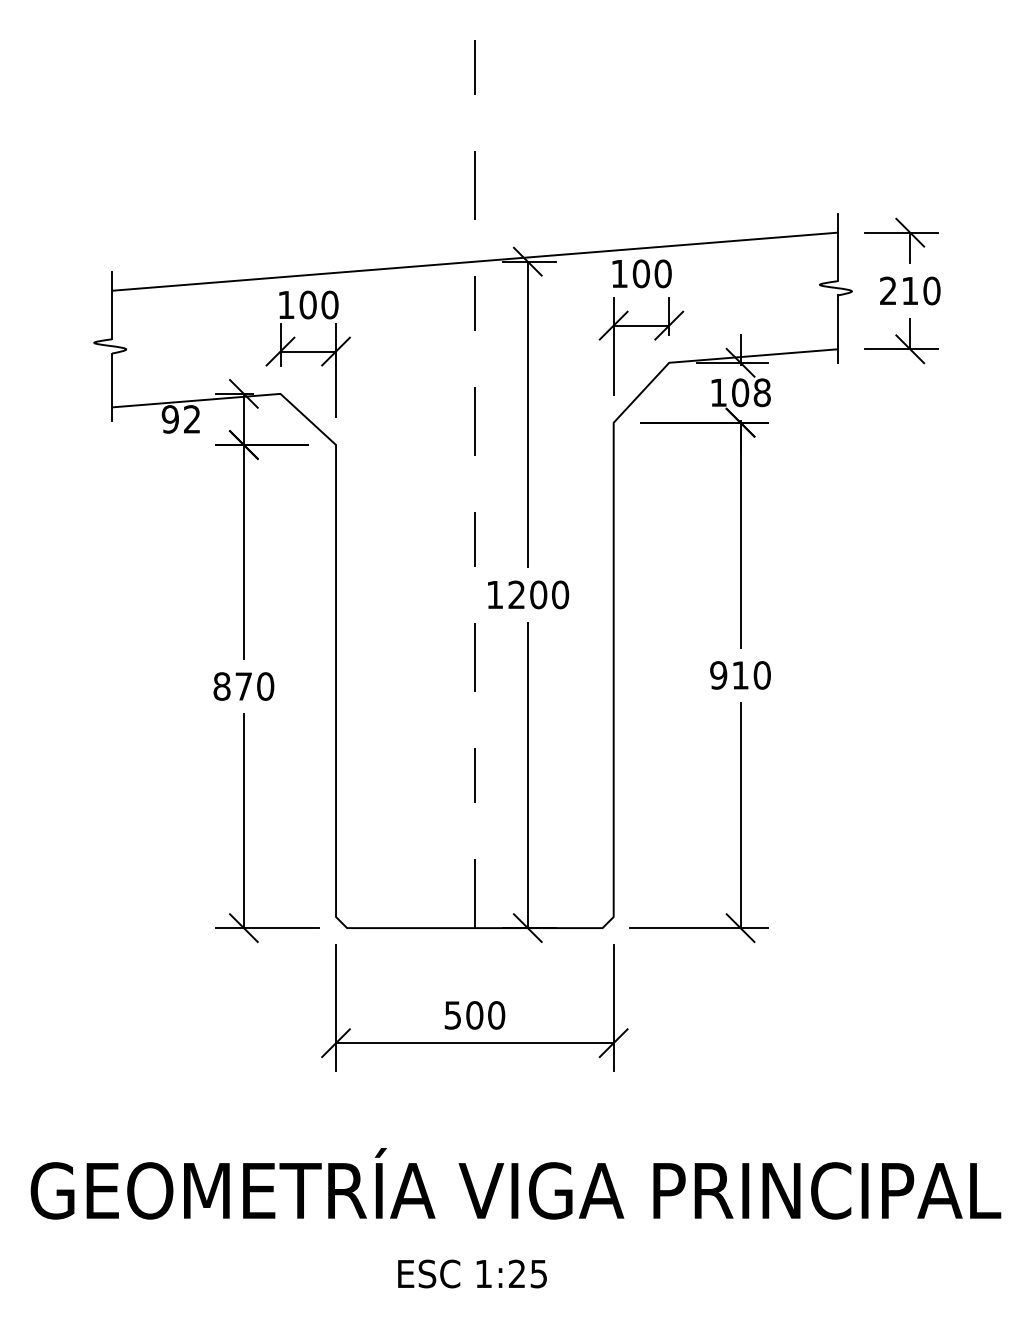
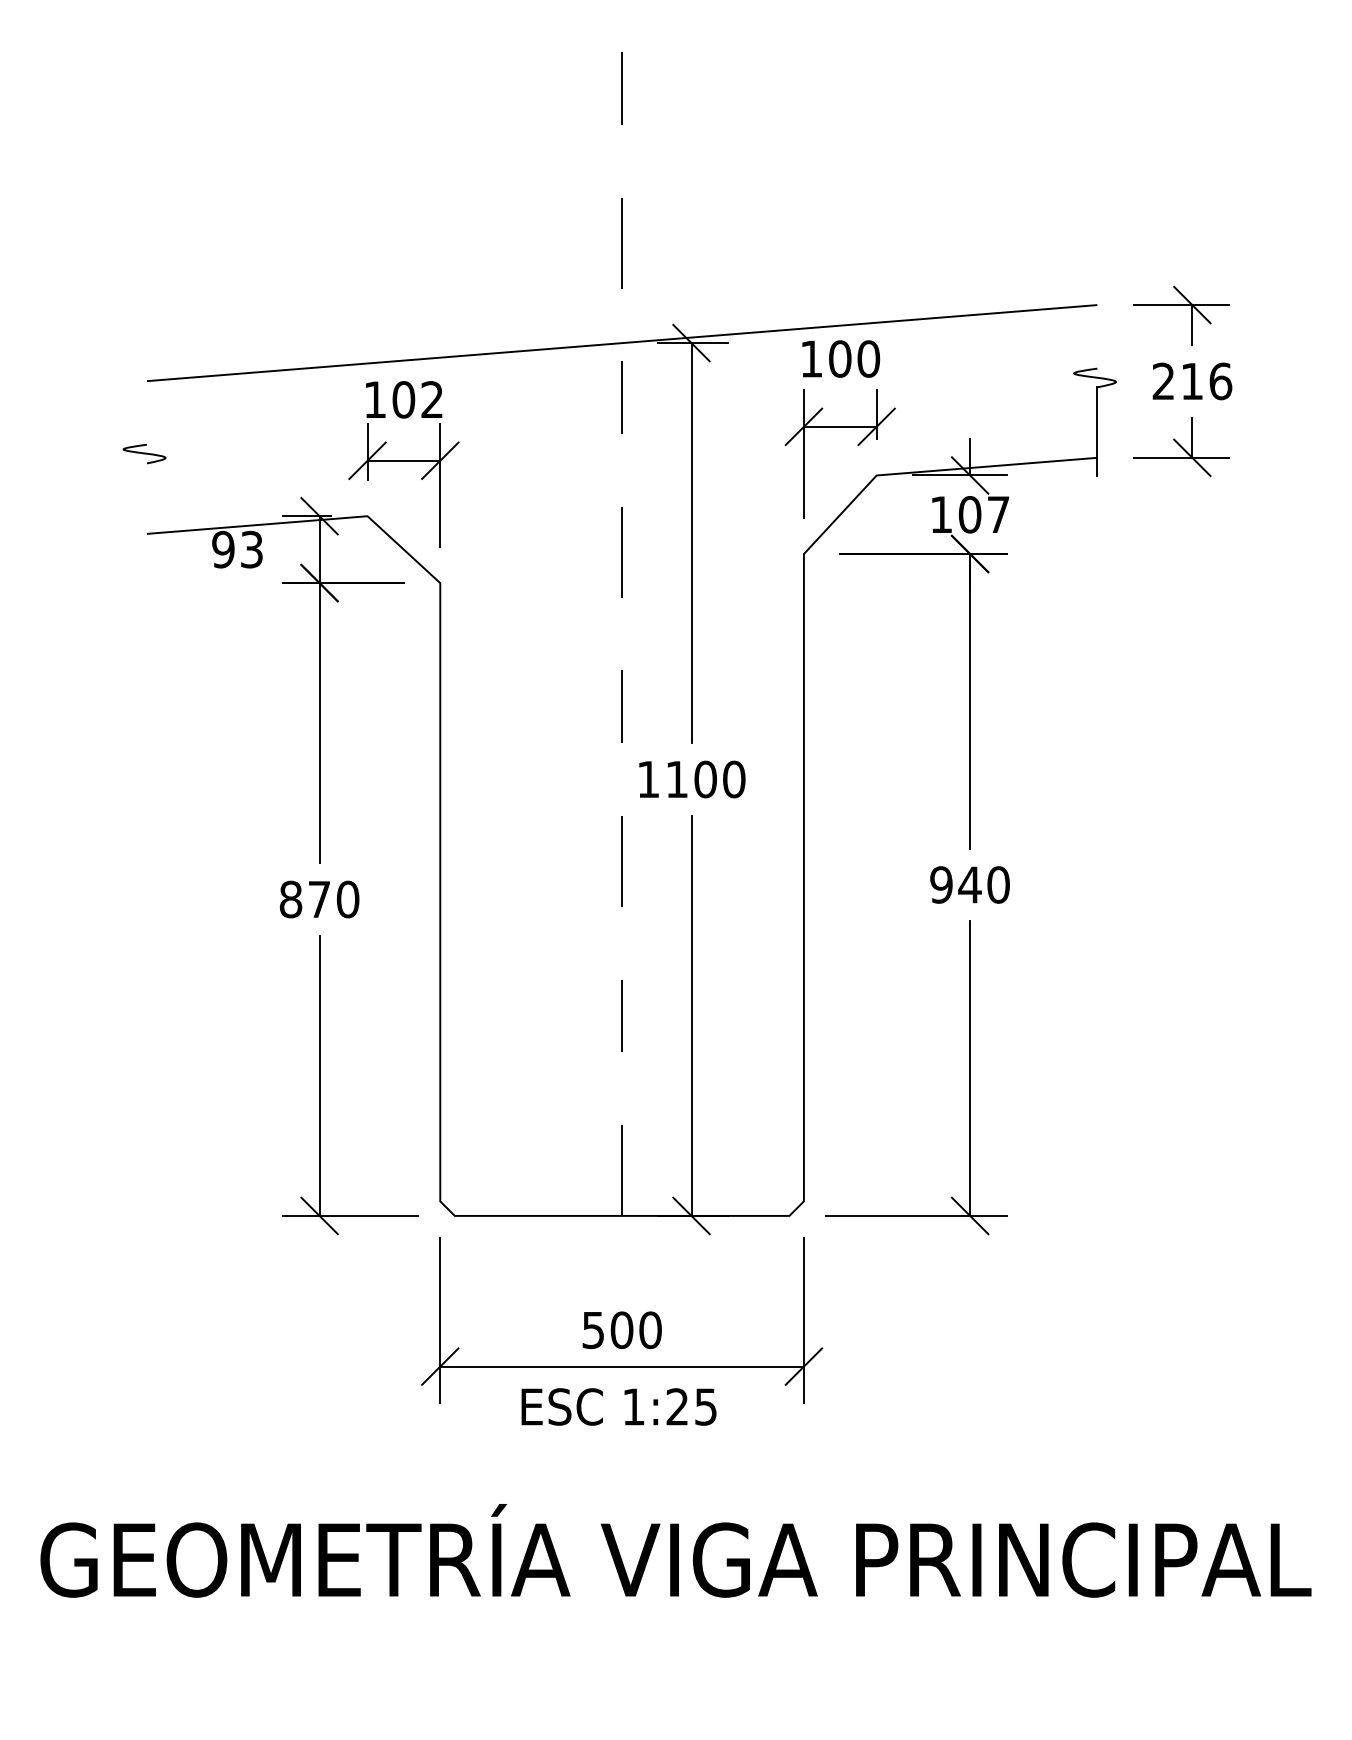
line: (837, 247) -> (1097, 324), removed
text: (931, 291) -> (1220, 381), 210 -> 216
text: (330, 304) -> (432, 399), 100 -> 102
line: (111, 305) -> (146, 400), removed
line: (111, 387) -> (146, 507), removed
text: (762, 392) -> (998, 514), 108 -> 107
text: (191, 419) -> (251, 549), 92 -> 93
text: (516, 594) -> (676, 778), 1200 -> 1100
text: (740, 675) -> (969, 884), 910 -> 940
text: (472, 1273) -> (618, 1406), moved

